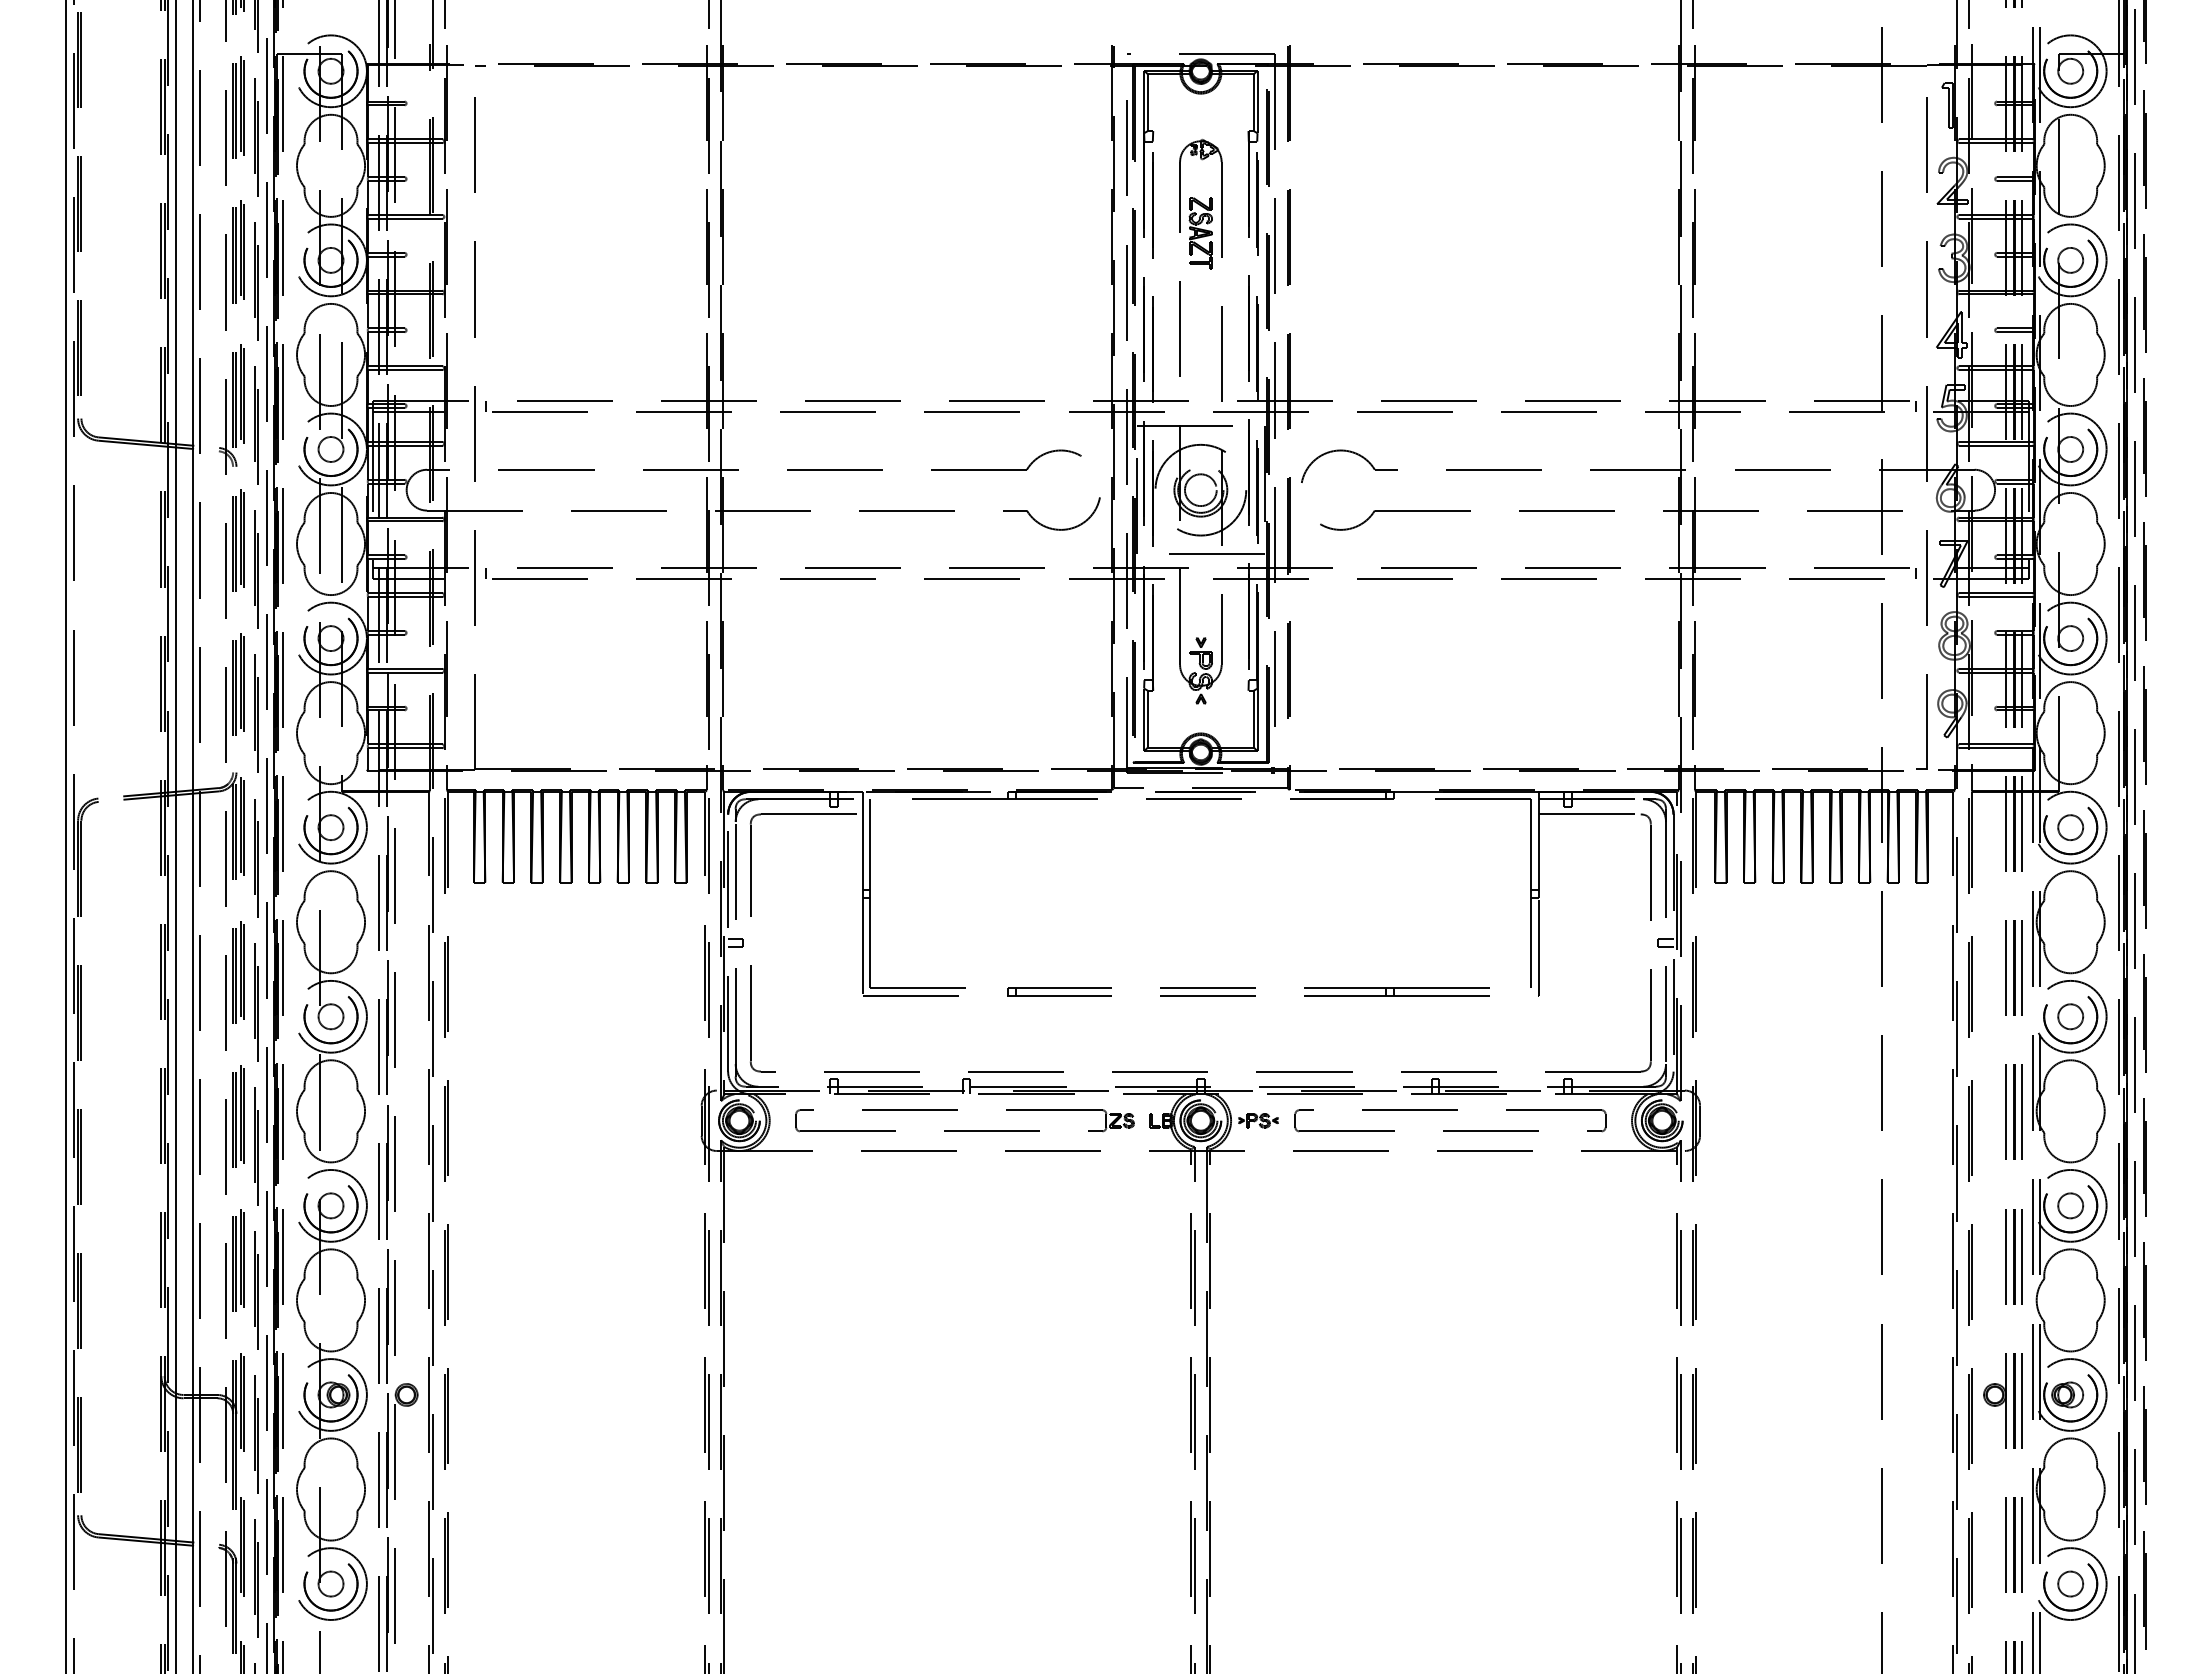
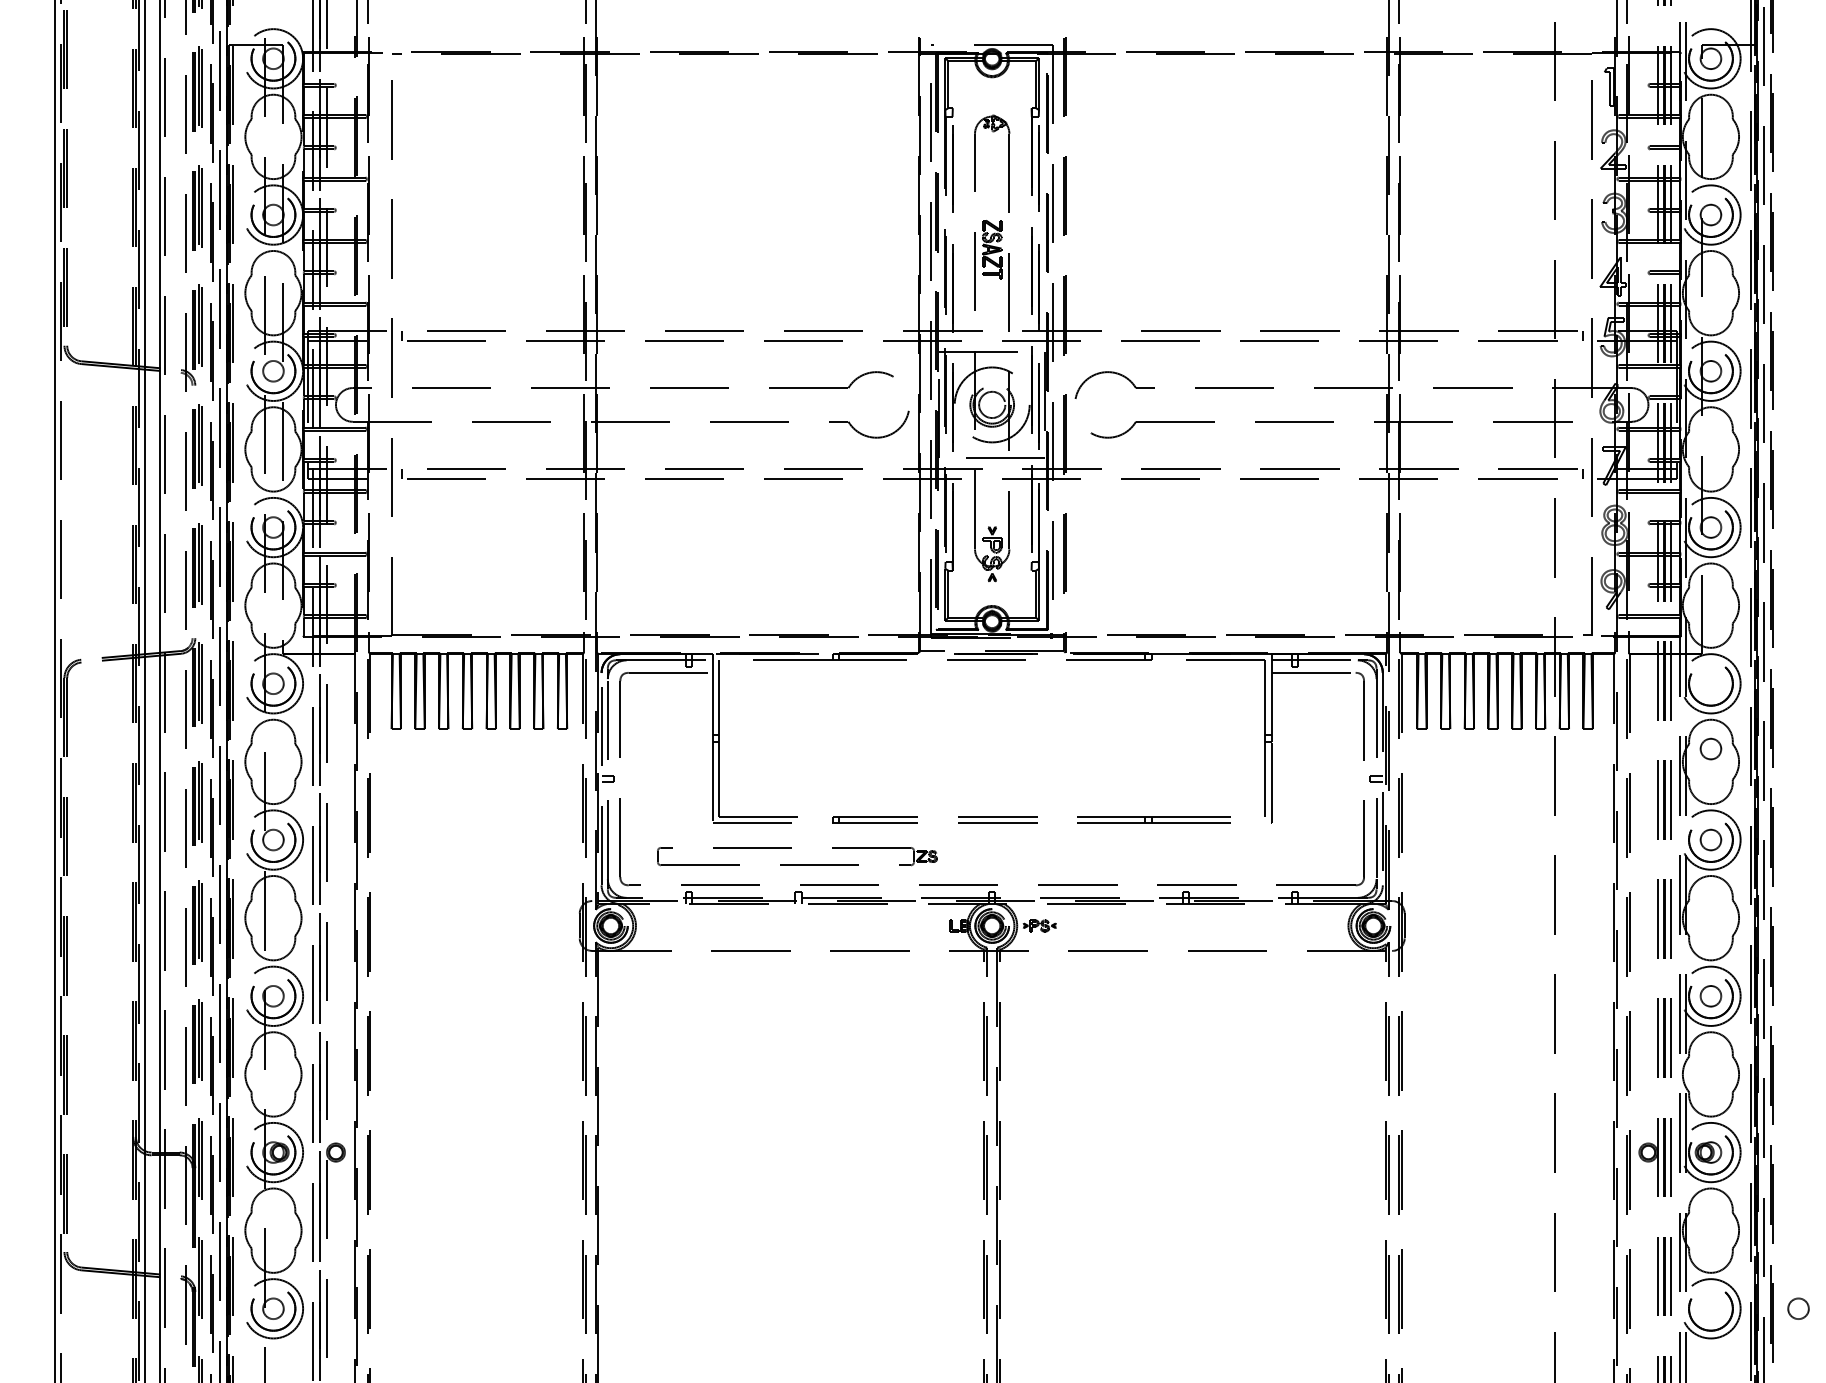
part: (1200, 233) -> (991, 249), moved
circle: (2070, 827) -> (1710, 748), moved
part: (1450, 1110) -> (1198, 917), removed
part: (964, 1130) -> (796, 864), moved
circle: (2070, 1583) -> (1798, 1308), moved

